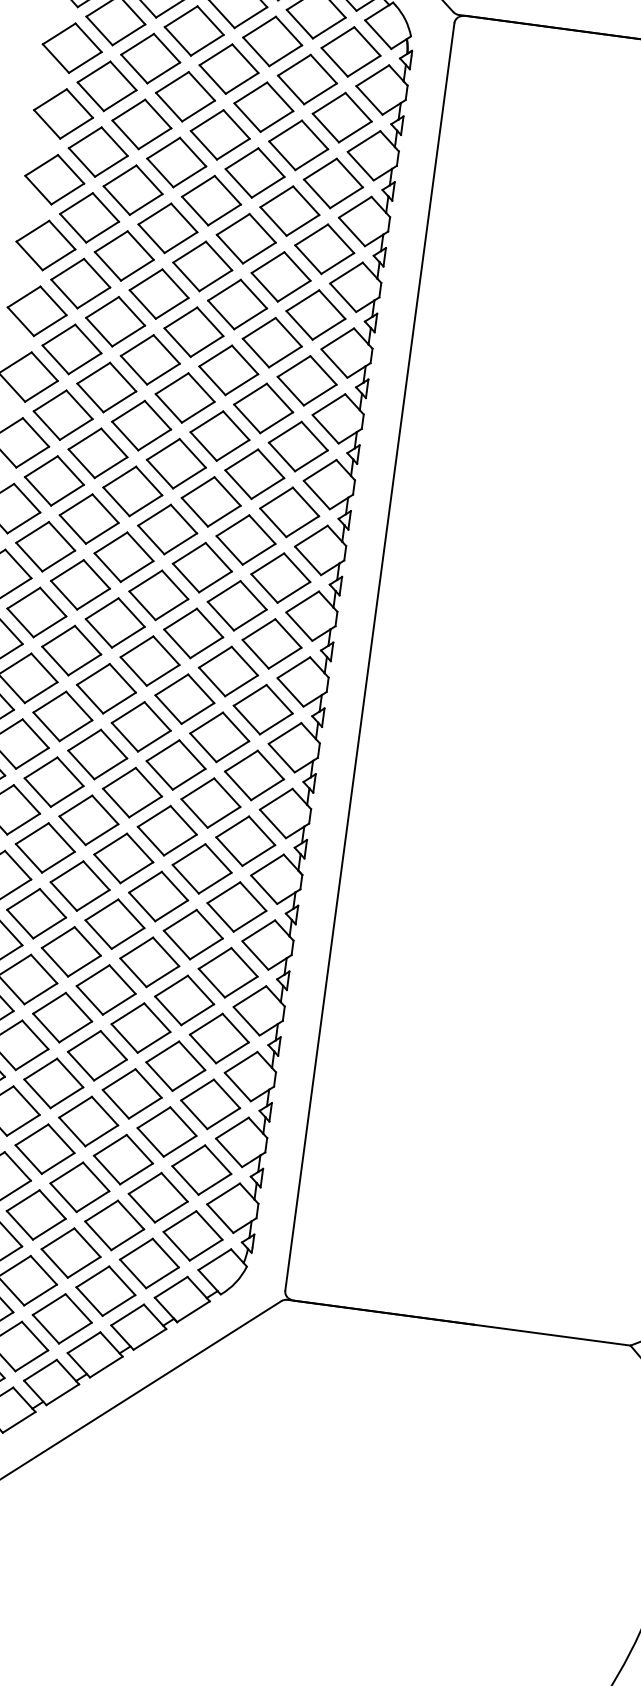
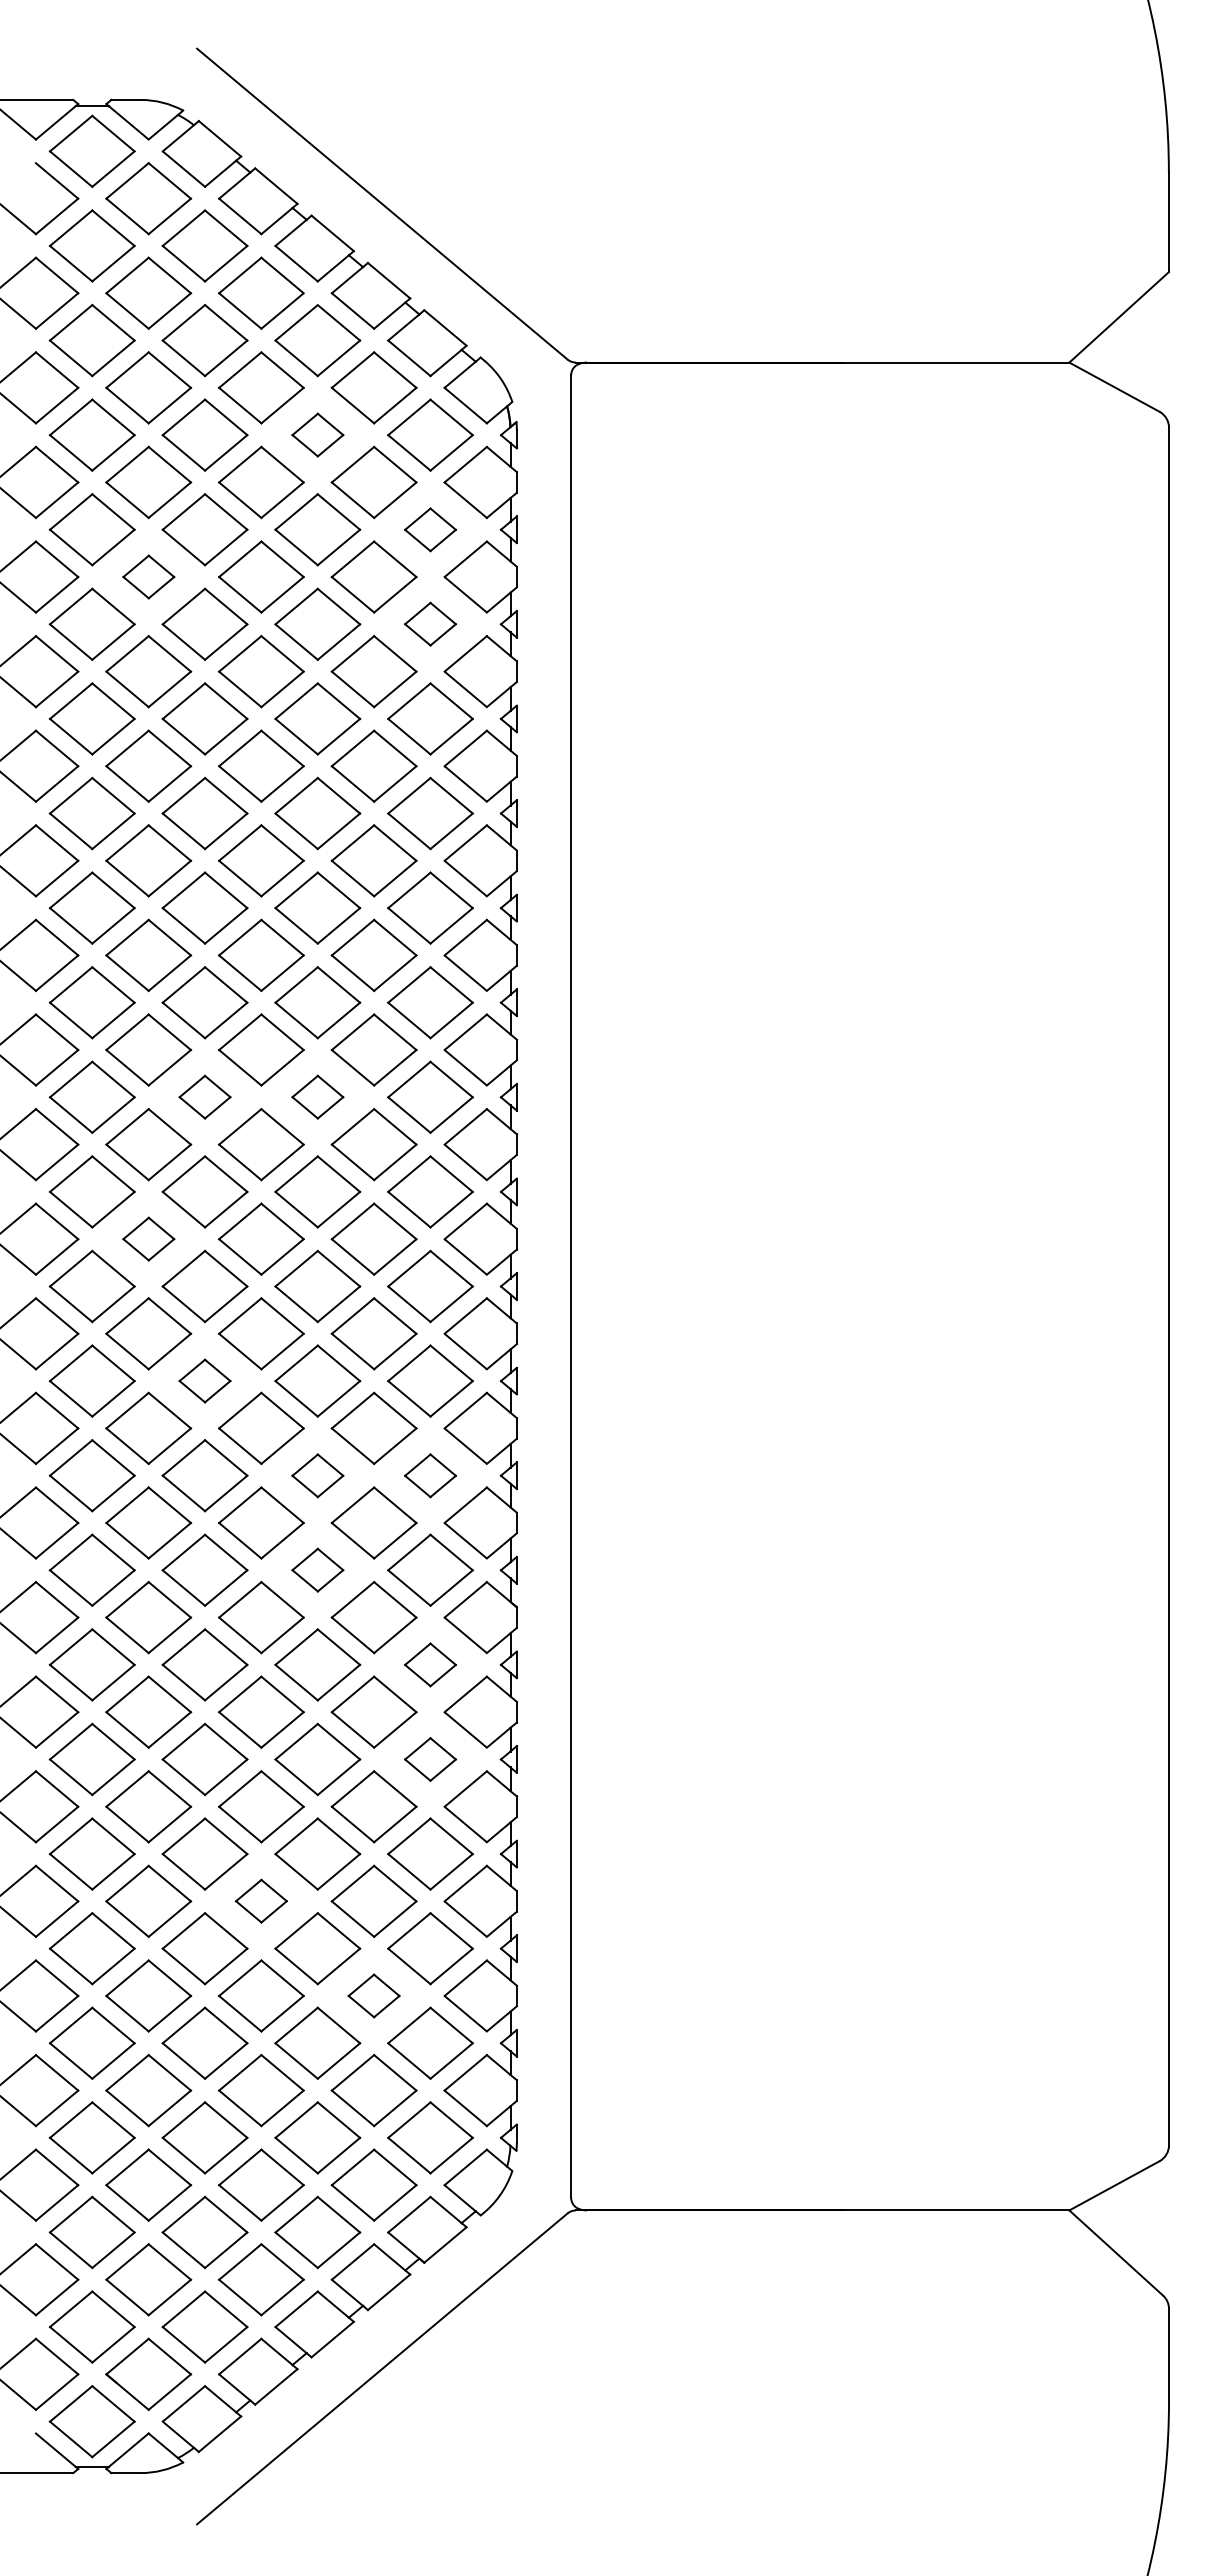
part: (272, 40) -> (317, 434), size x0.6
part: (342, 117) -> (430, 529), size x0.6
part: (141, 124) -> (148, 576), size x0.6
part: (333, 182) -> (430, 623), size x0.6
part: (132, 490) -> (204, 1096), size x0.6
part: (211, 501) -> (317, 1096), size x0.6
part: (80, 584) -> (148, 1238), size x0.6
part: (106, 688) -> (204, 1380), size x0.6
part: (175, 764) -> (317, 1475), size x0.6
part: (254, 775) -> (430, 1475), size x0.6
part: (167, 830) -> (317, 1569), size x0.6
part: (236, 906) -> (430, 1664), size x0.6
part: (228, 972) -> (430, 1759), size x0.6
part: (97, 1055) -> (261, 1900), size x0.6
part: (166, 1131) -> (373, 1995), size x0.6

